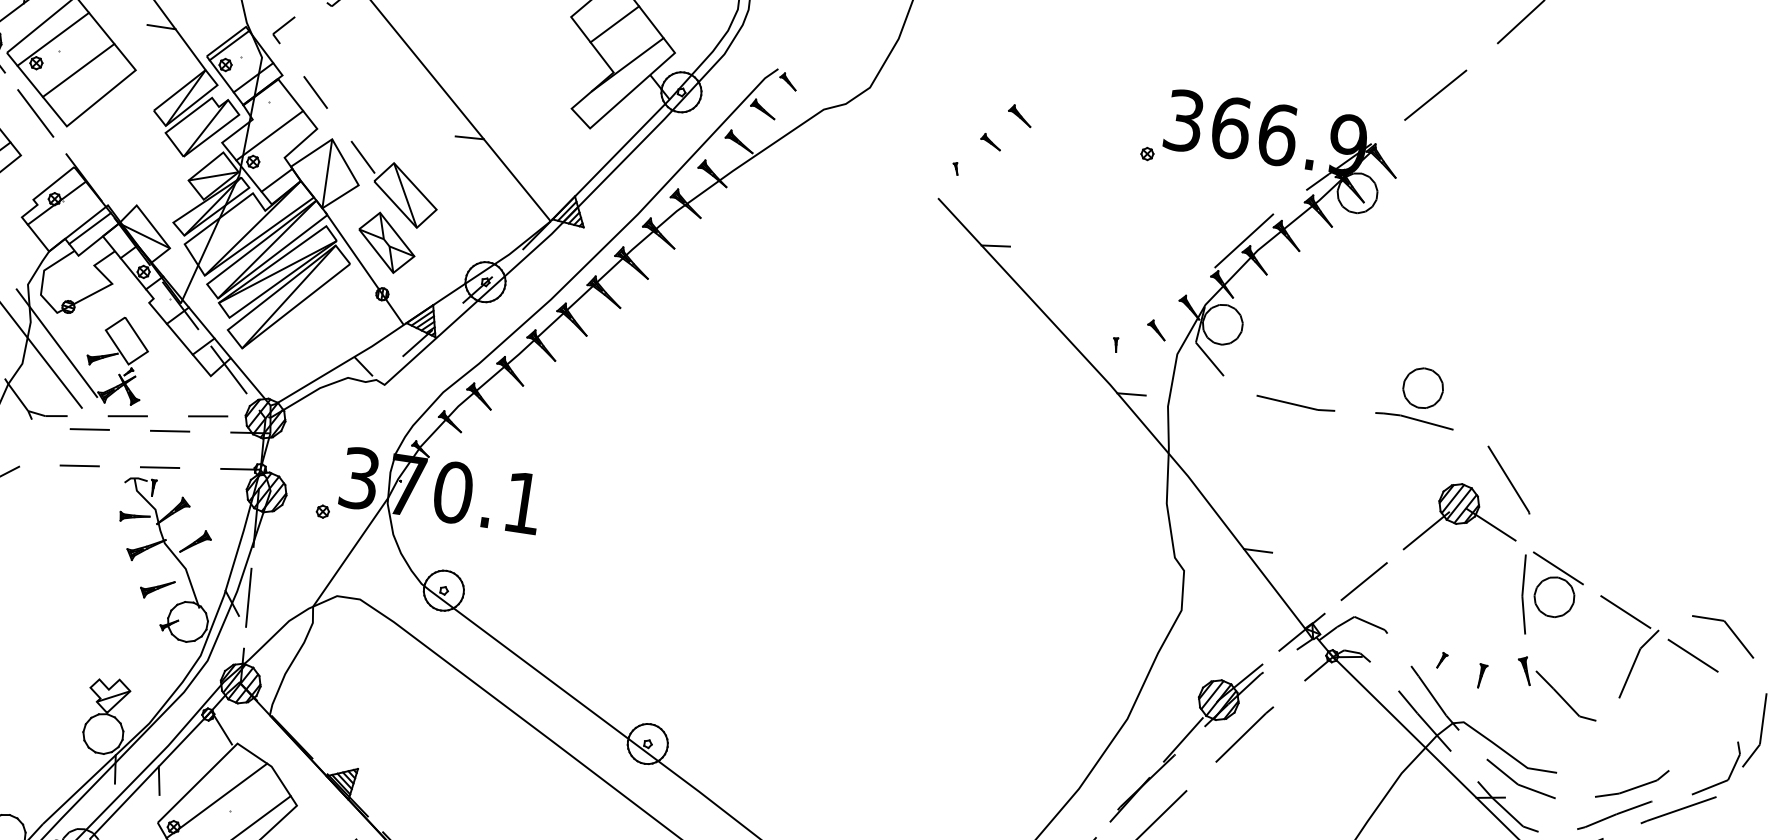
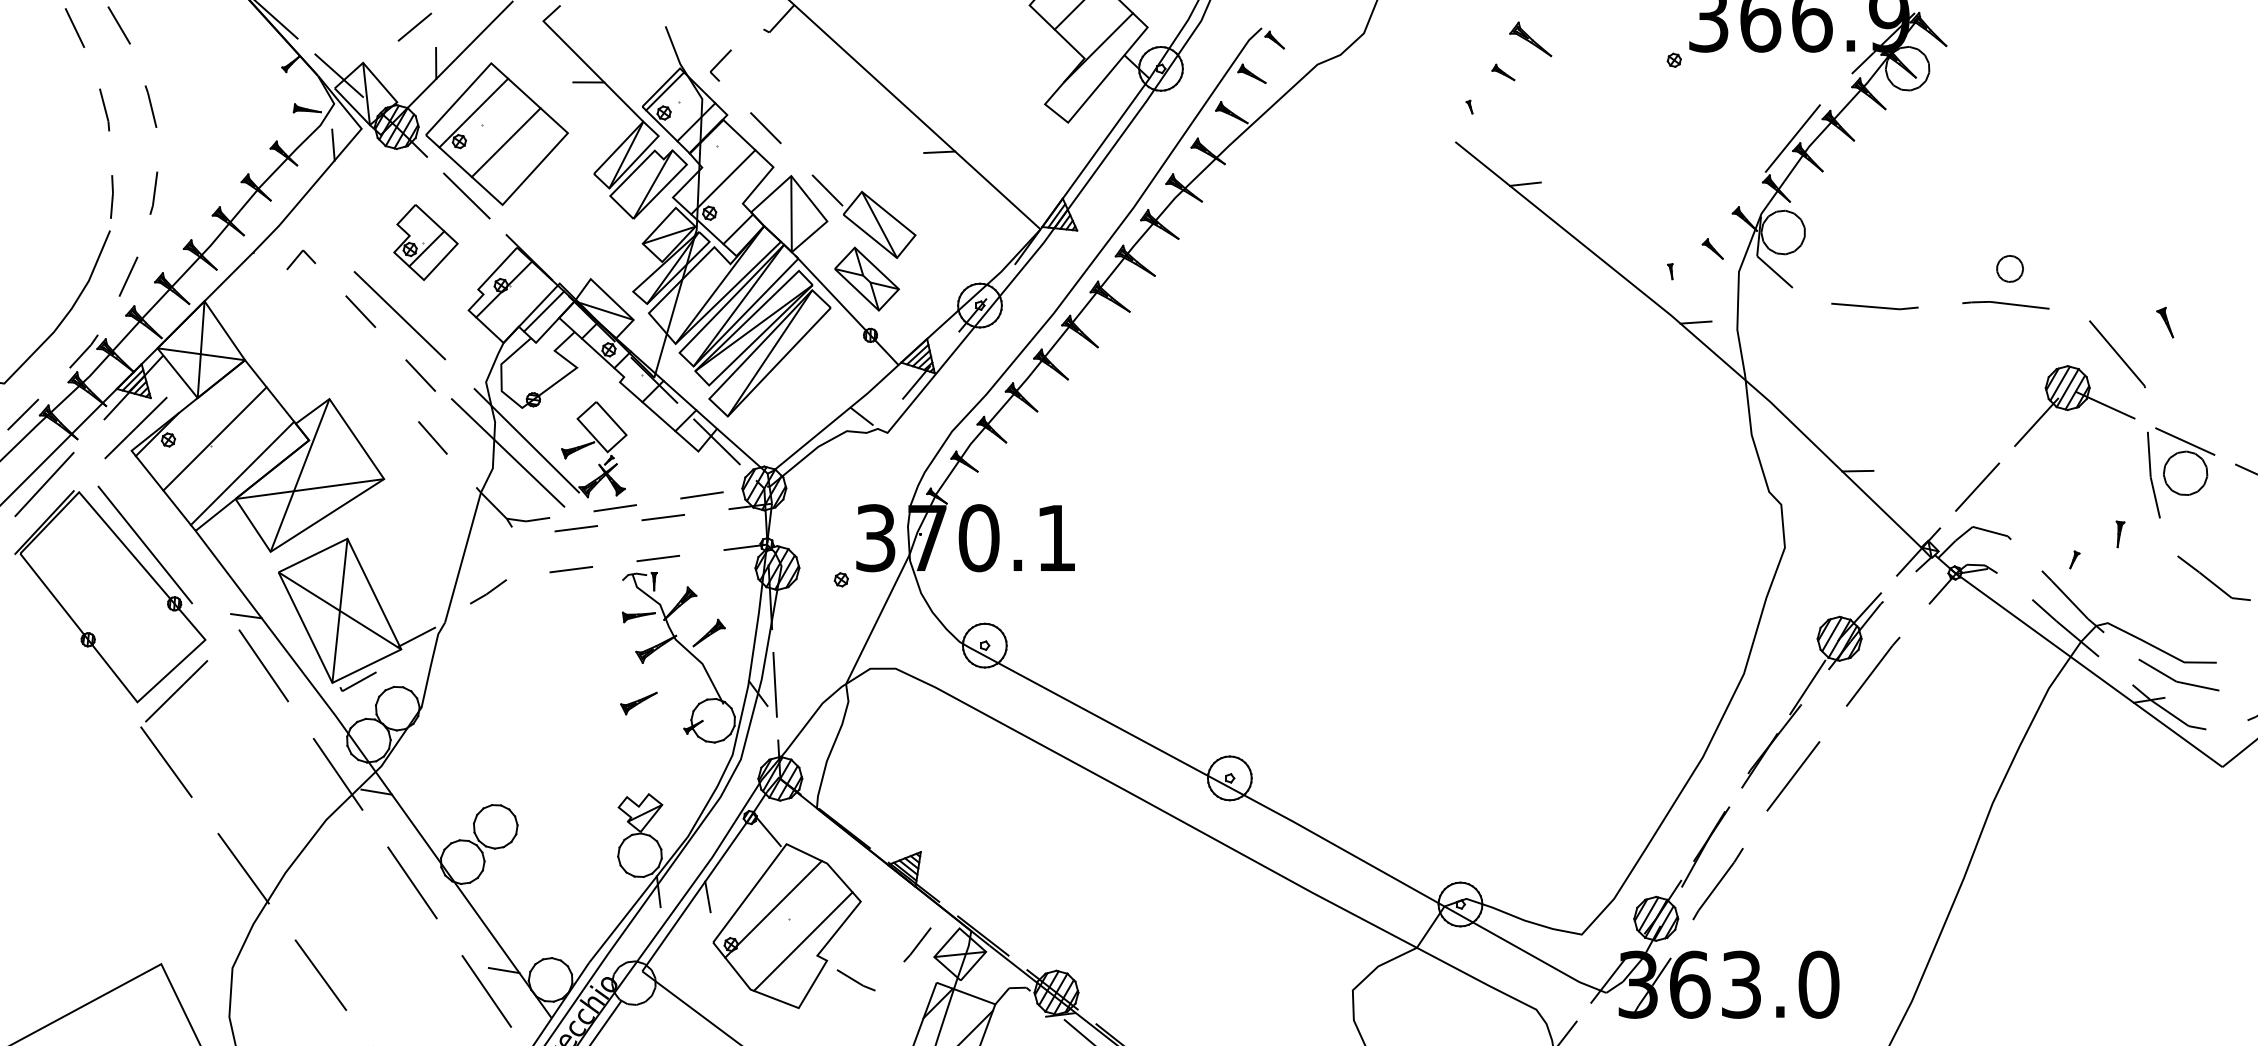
part: (1020, 115) -> (1530, 39), size x1.6
part: (1422, 387) -> (2009, 268), size x0.6
part: (156, 589) -> (638, 703), moved
part: (1524, 670) -> (2165, 322), moved
part: (1482, 676) -> (2120, 534), moved

